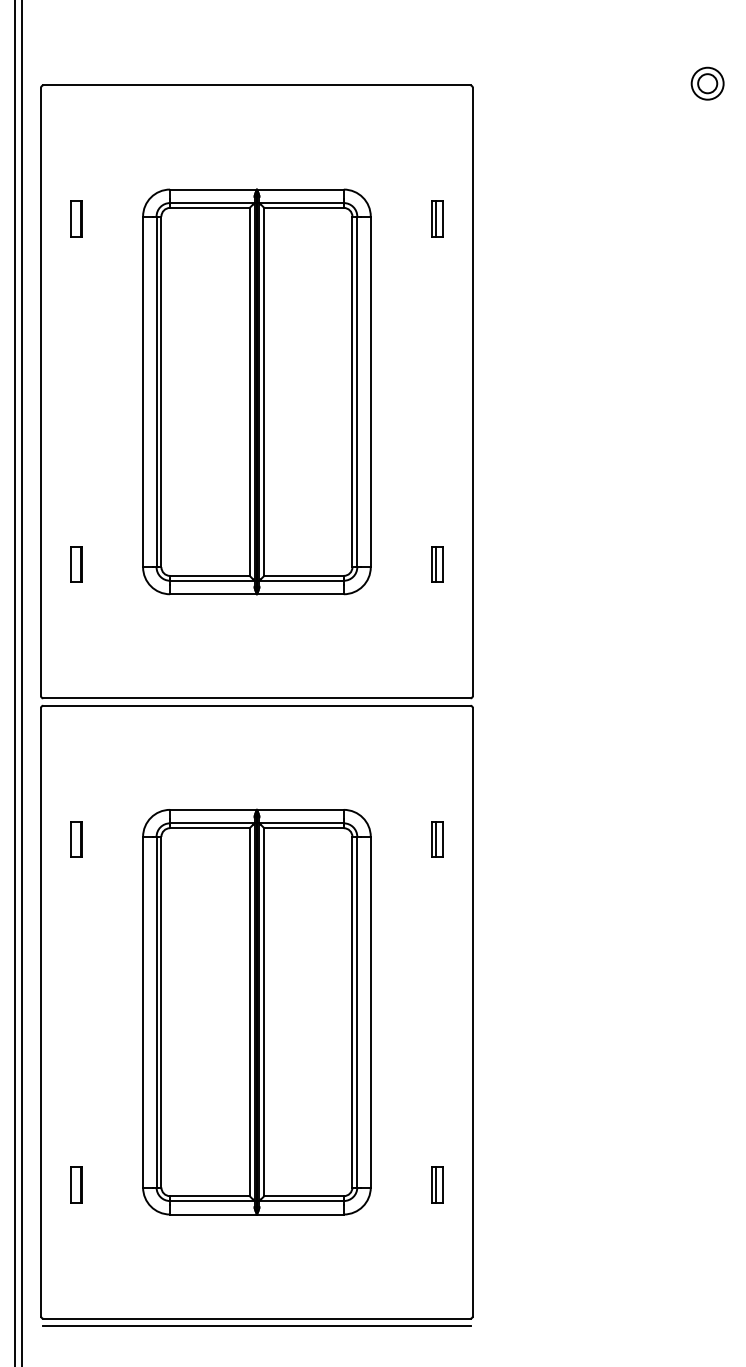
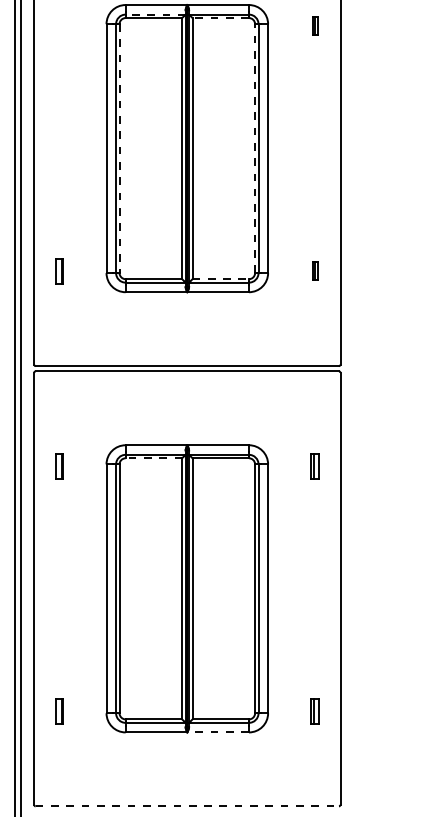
line: (211, 203) -> (155, 14), solid -> dashed
line: (304, 207) -> (221, 17), solid -> dashed
part: (76, 218) -> (59, 25), removed
part: (437, 218) -> (315, 25), size x0.7
line: (352, 391) -> (255, 148), solid -> dashed
line: (161, 392) -> (119, 149), solid -> dashed
part: (437, 564) -> (315, 271), size x0.7
line: (304, 575) -> (221, 278), solid -> dashed
line: (209, 828) -> (153, 458), solid -> dashed
line: (299, 1214) -> (217, 732), solid -> dashed
line: (256, 1318) -> (187, 806), solid -> dashed
line: (256, 1326) -> (187, 811), removed

